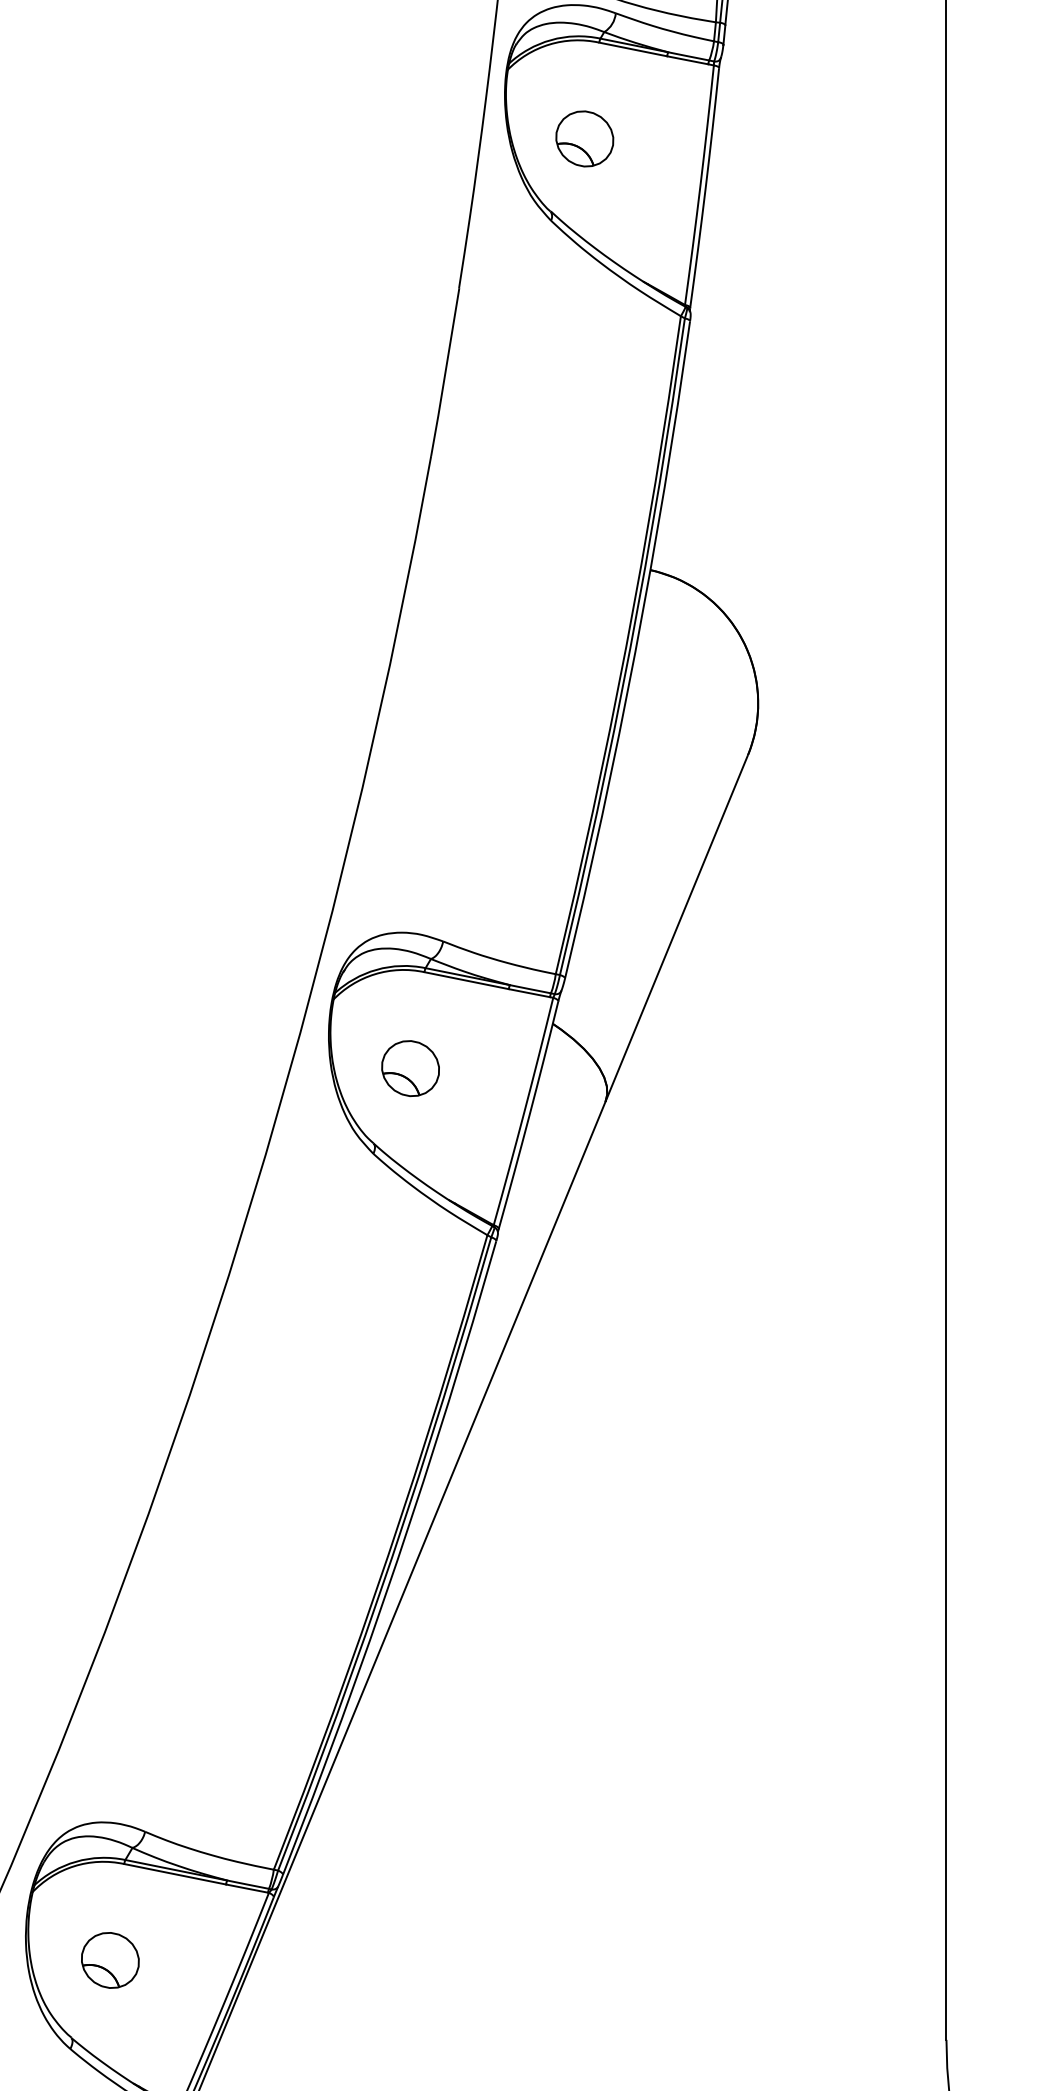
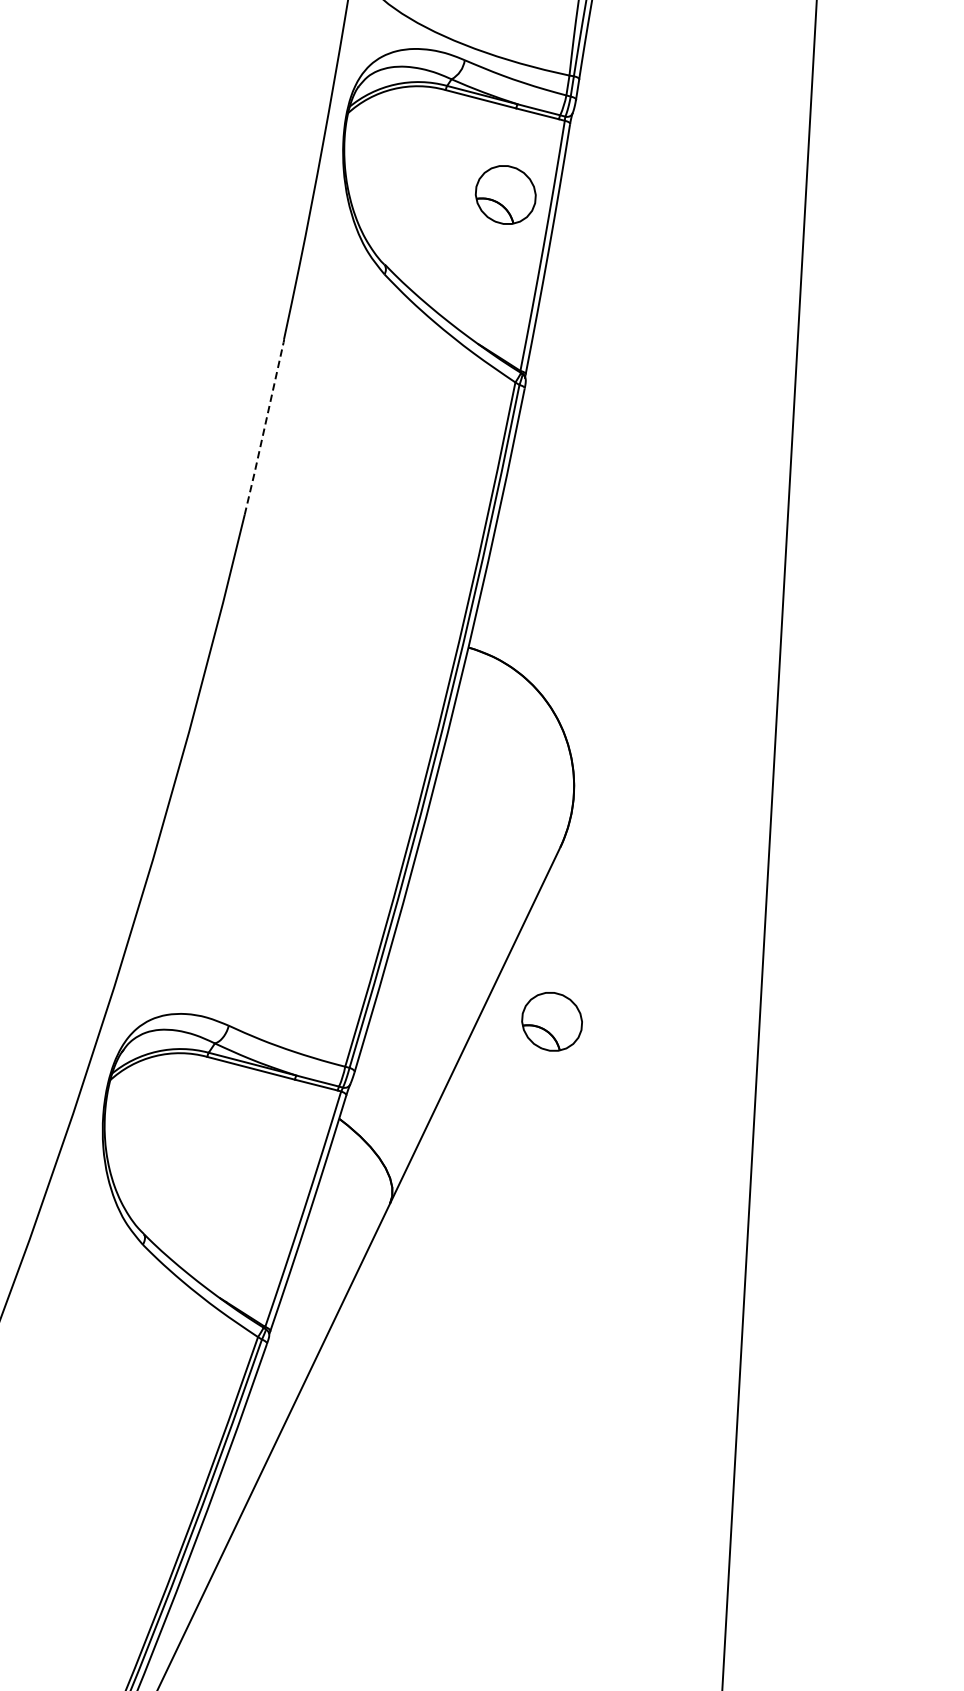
part: (584, 138) -> (505, 194), moved
line: (445, 371) -> (264, 426), solid -> dashed
part: (410, 1068) -> (552, 1021), moved

